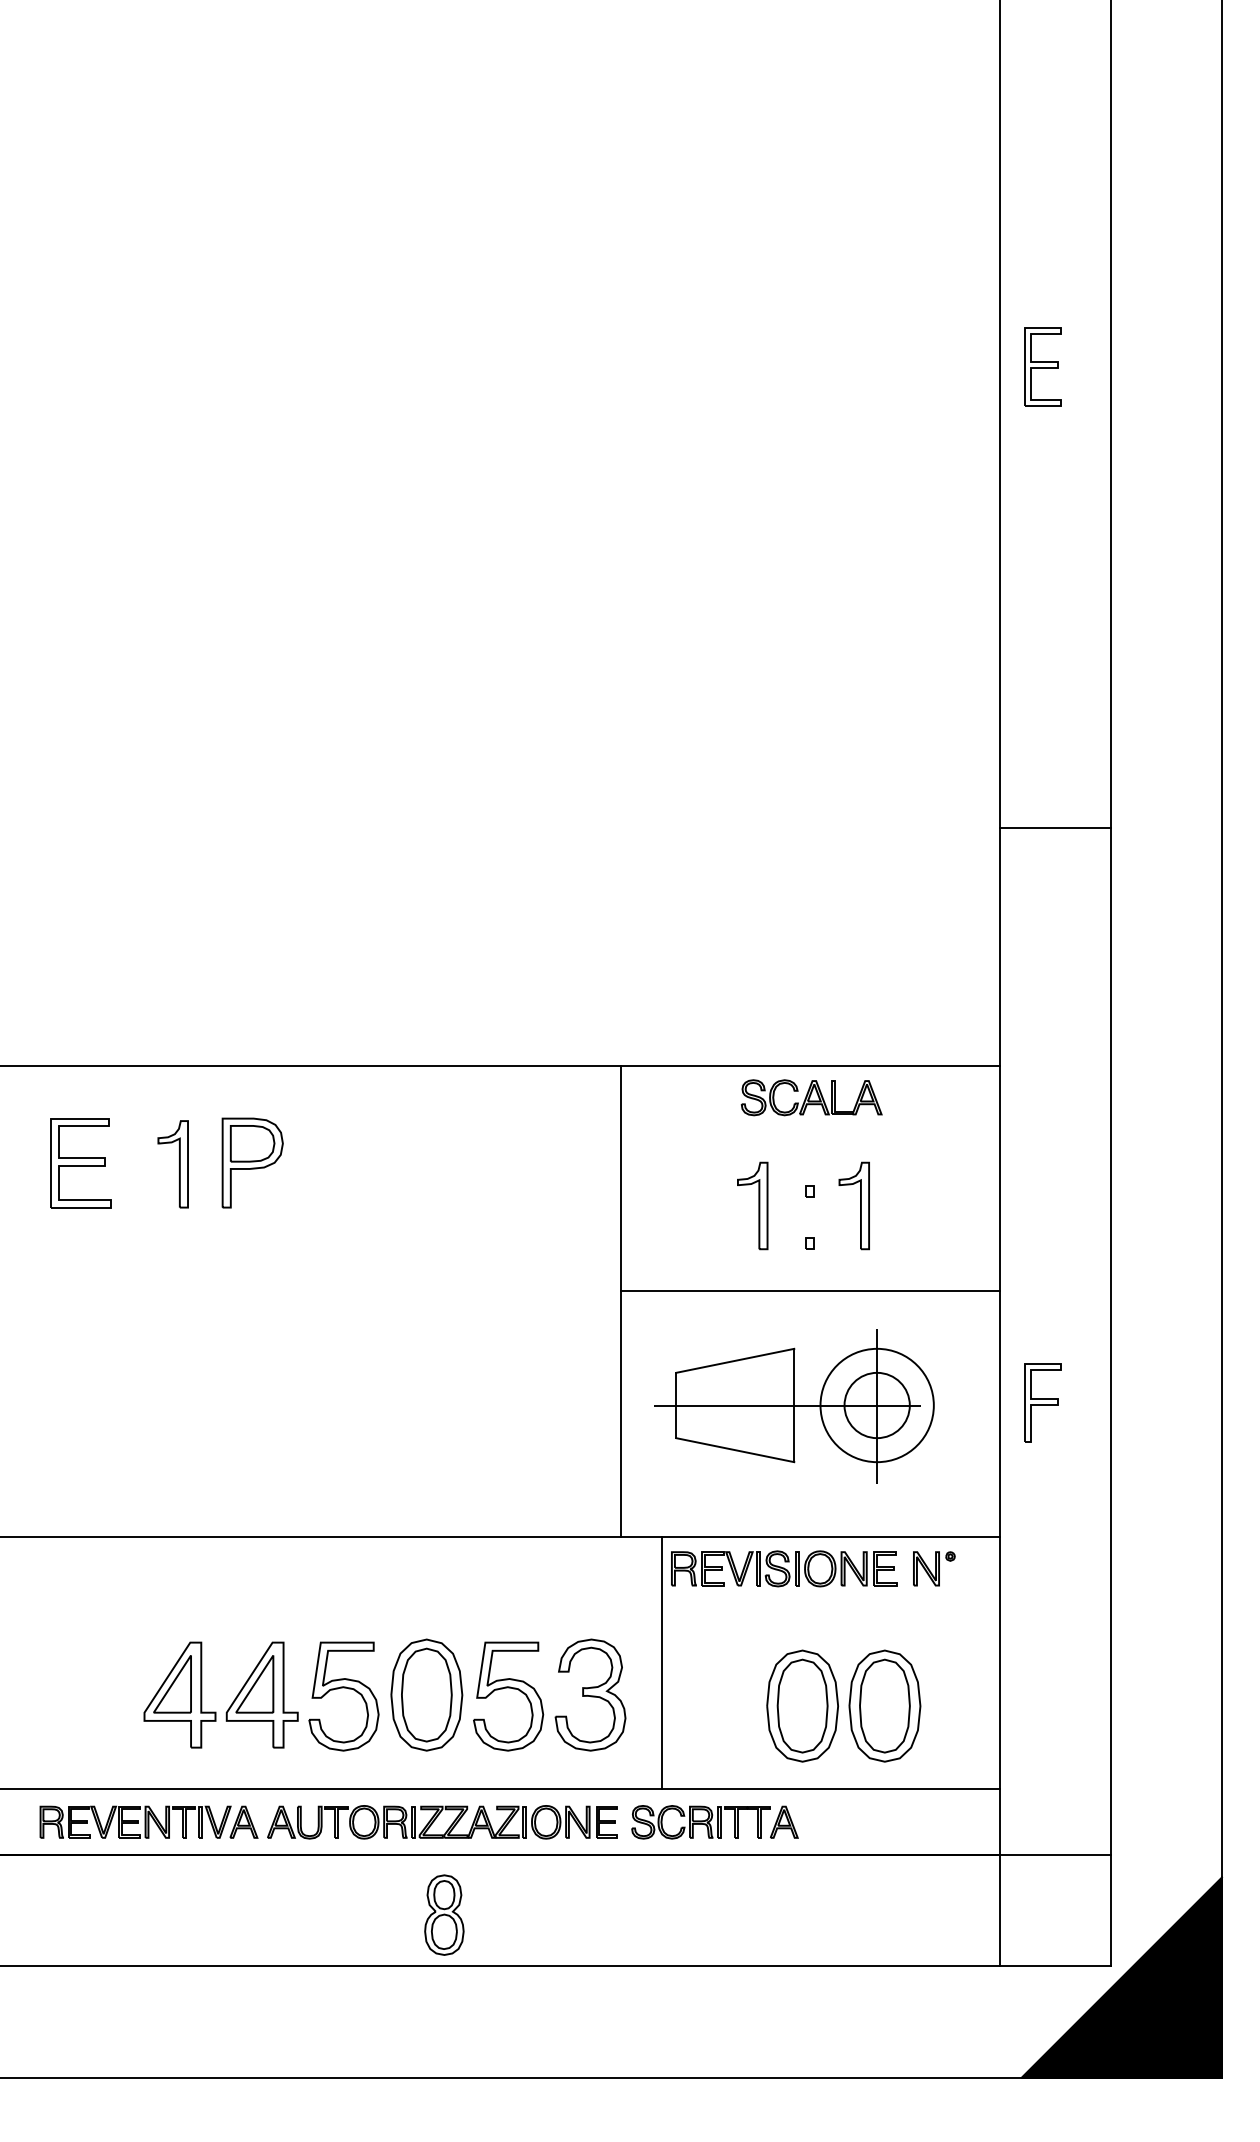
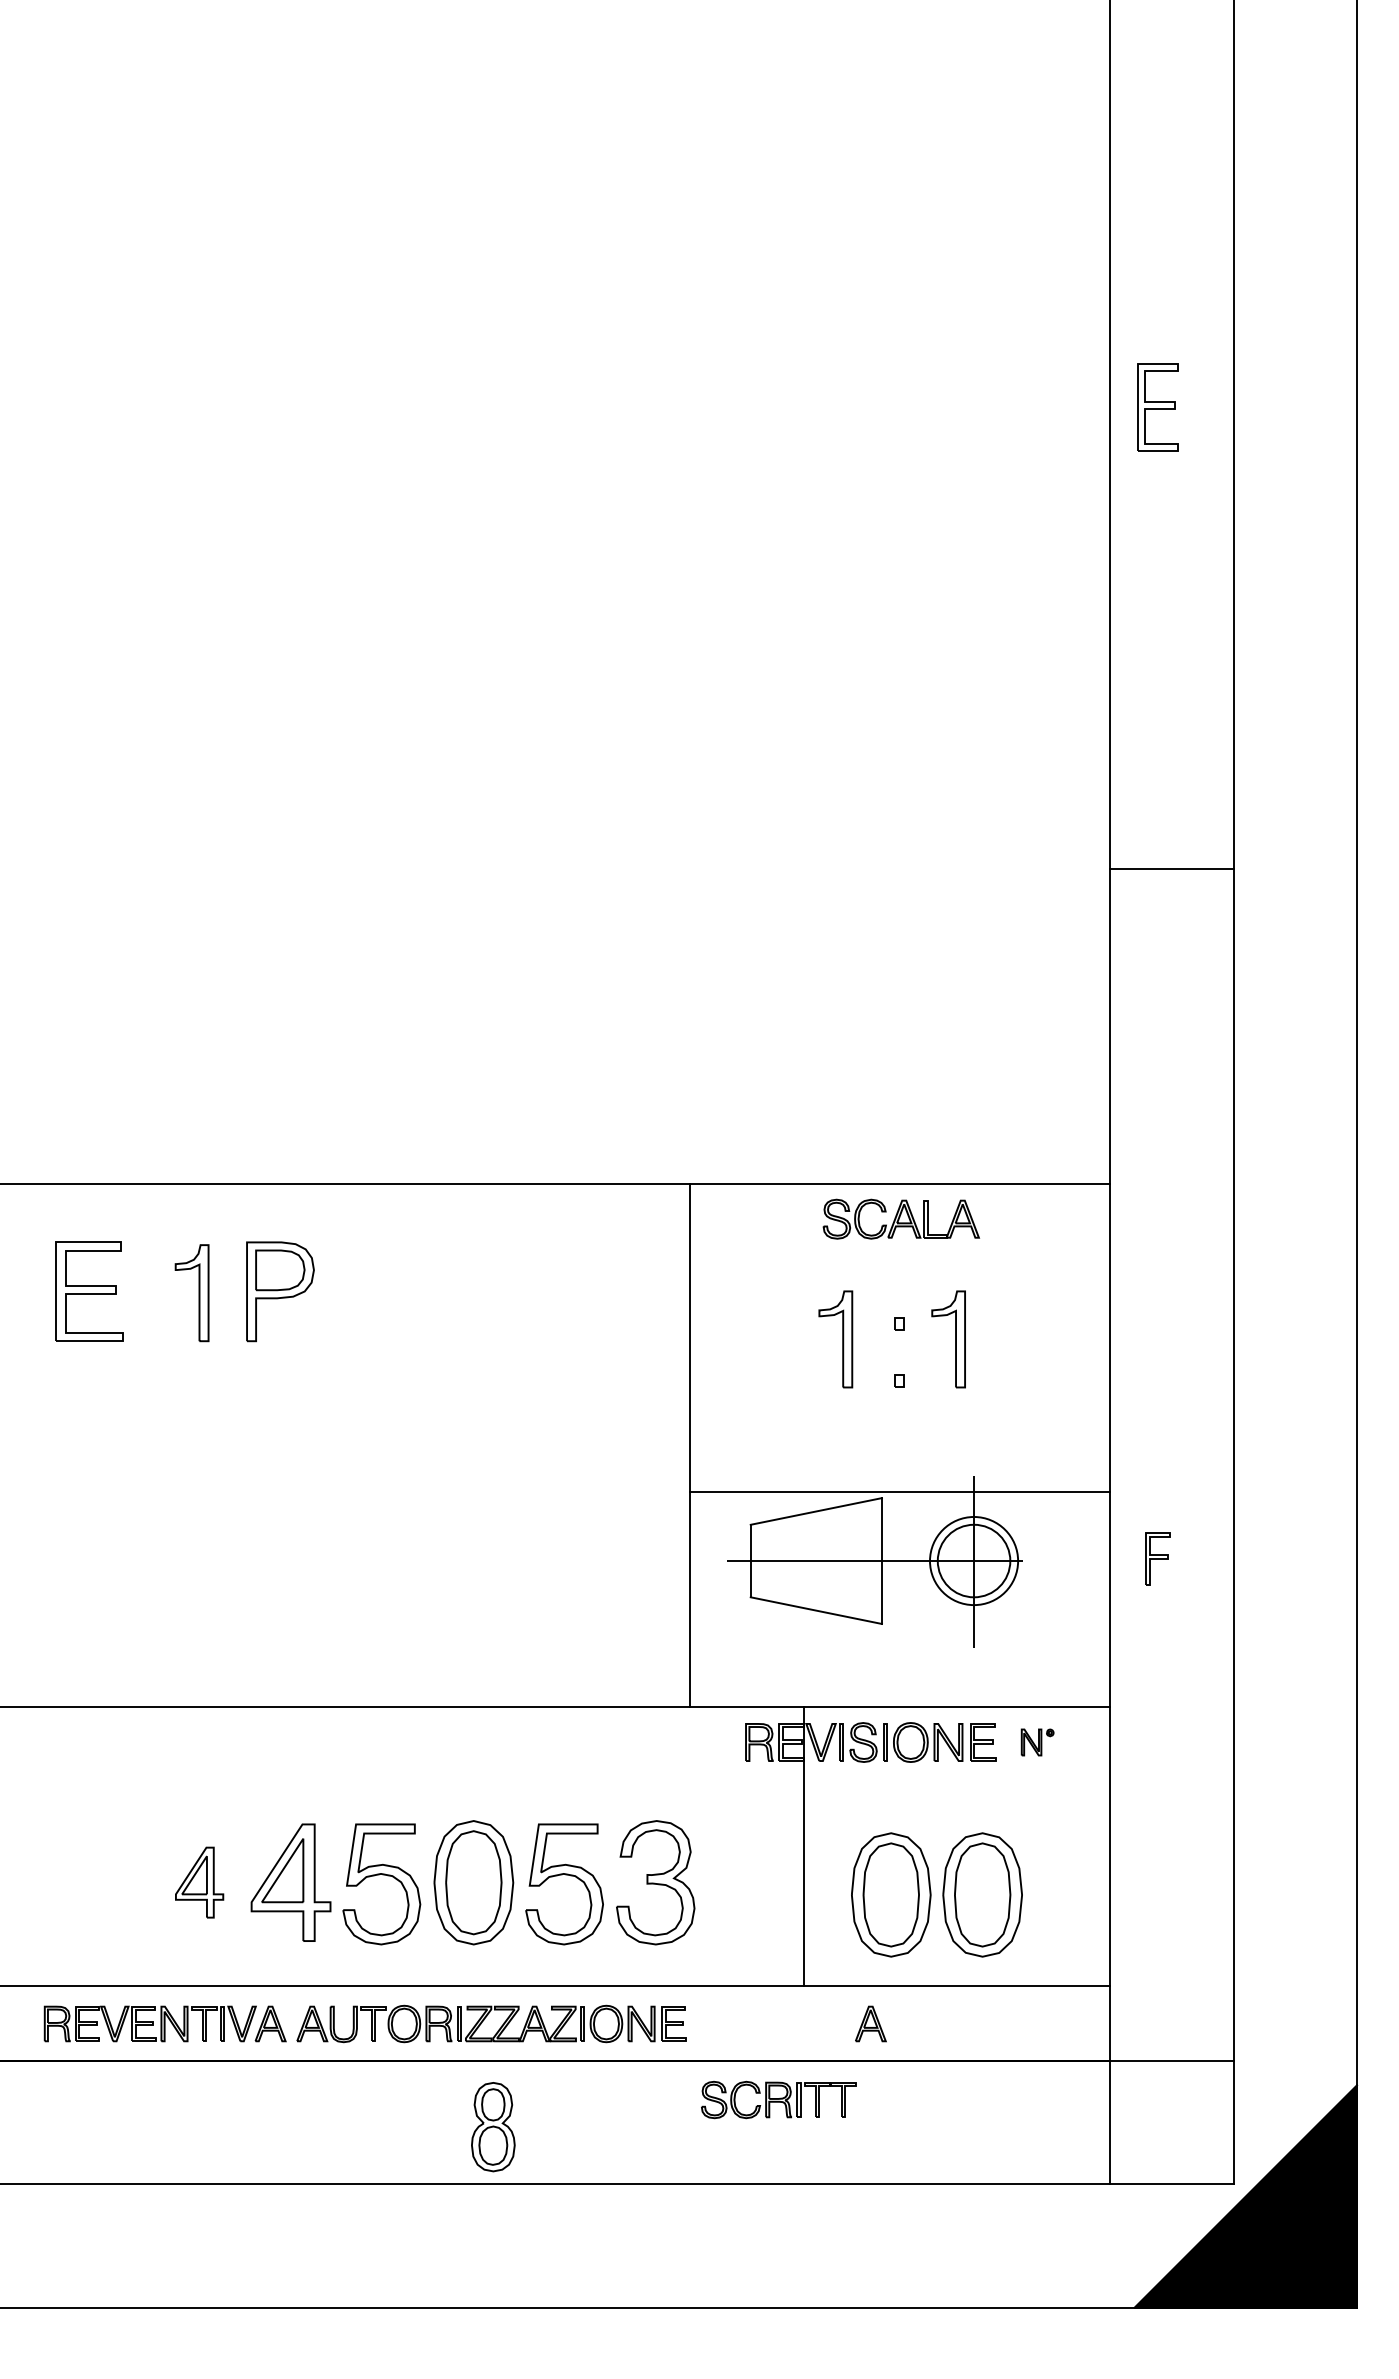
line: (1054, 828) -> (1171, 869), moved
line: (810, 1290) -> (899, 1491), moved
part: (1042, 1403) -> (1157, 1558), size x0.6
circle: (877, 1405) -> (974, 1560), size x0.7
part: (934, 1568) -> (1037, 1742), size x0.7
line: (661, 1662) -> (804, 1846), moved
part: (179, 1694) -> (199, 1882), size x0.6
part: (701, 1821) -> (778, 2099), moved

